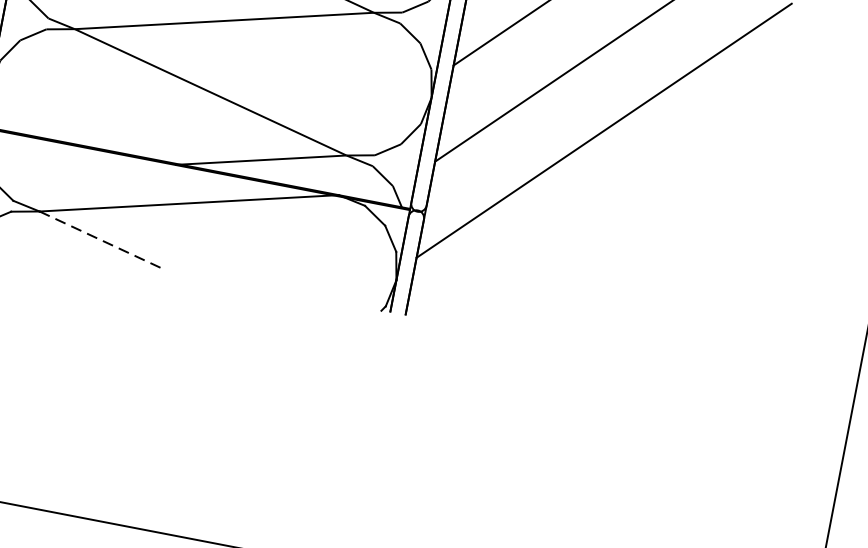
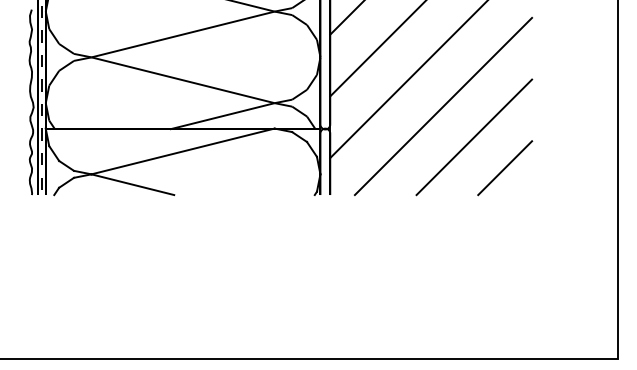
line: (608, 211) -> (443, 106), added
line: (100, 239) -> (132, 184), dashed -> solid
line: (647, 269) -> (474, 137), added
line: (686, 326) -> (505, 168), added

